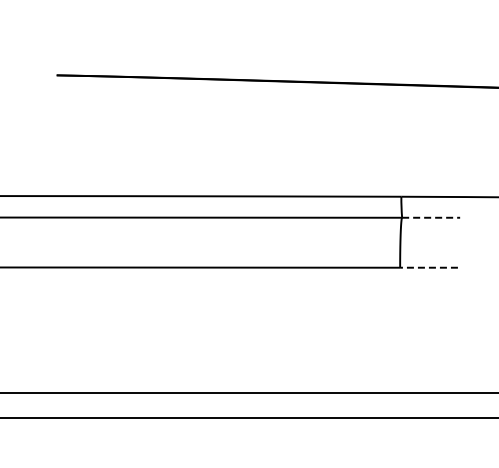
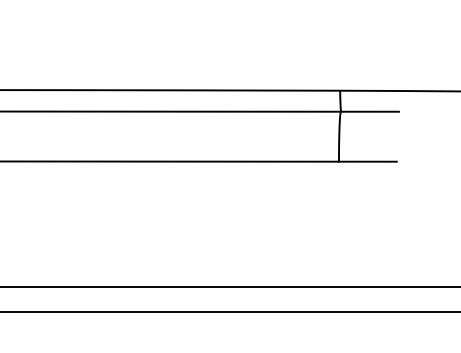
line: (431, 217) -> (370, 111), dashed -> solid
line: (429, 267) -> (368, 161), dashed -> solid

